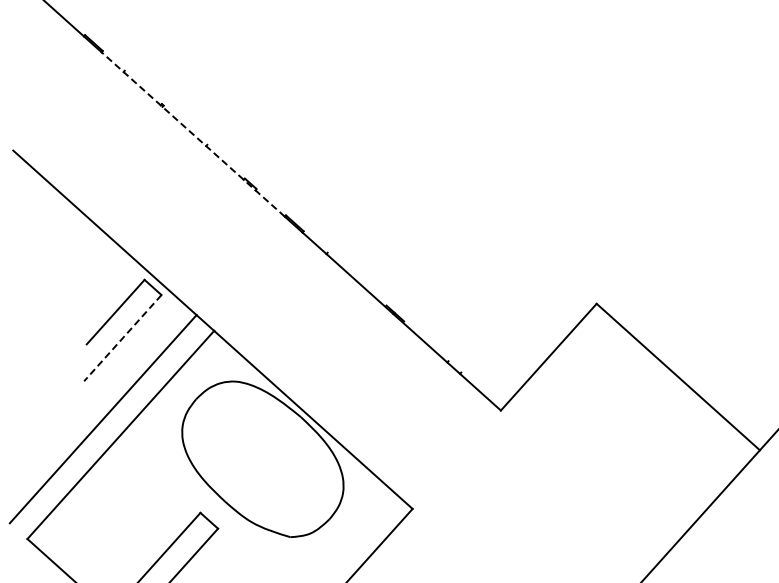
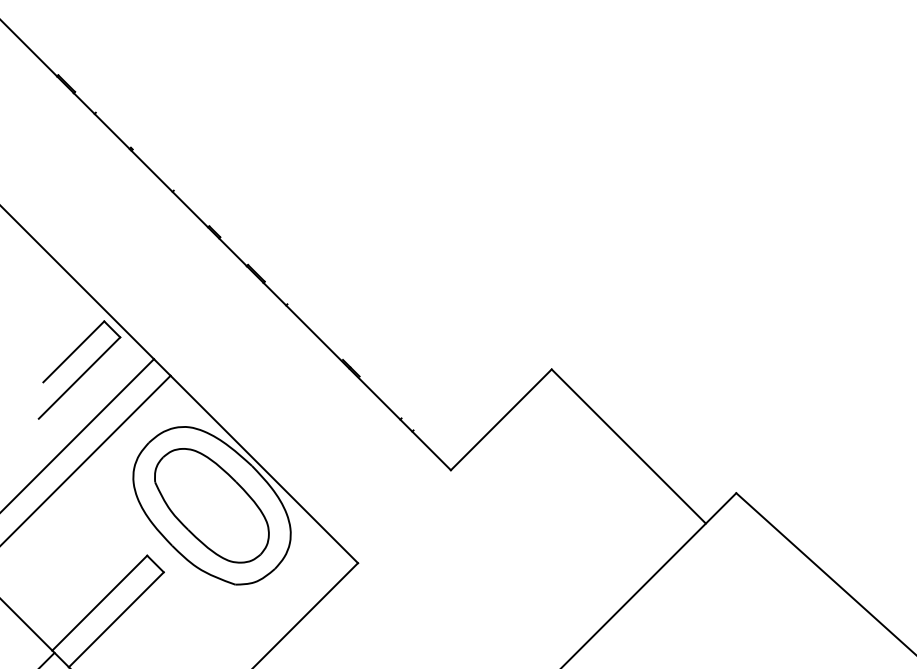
line: (193, 134) -> (160, 179), dashed -> solid
line: (122, 338) -> (79, 378), dashed -> solid
part: (262, 458) -> (211, 505), added

